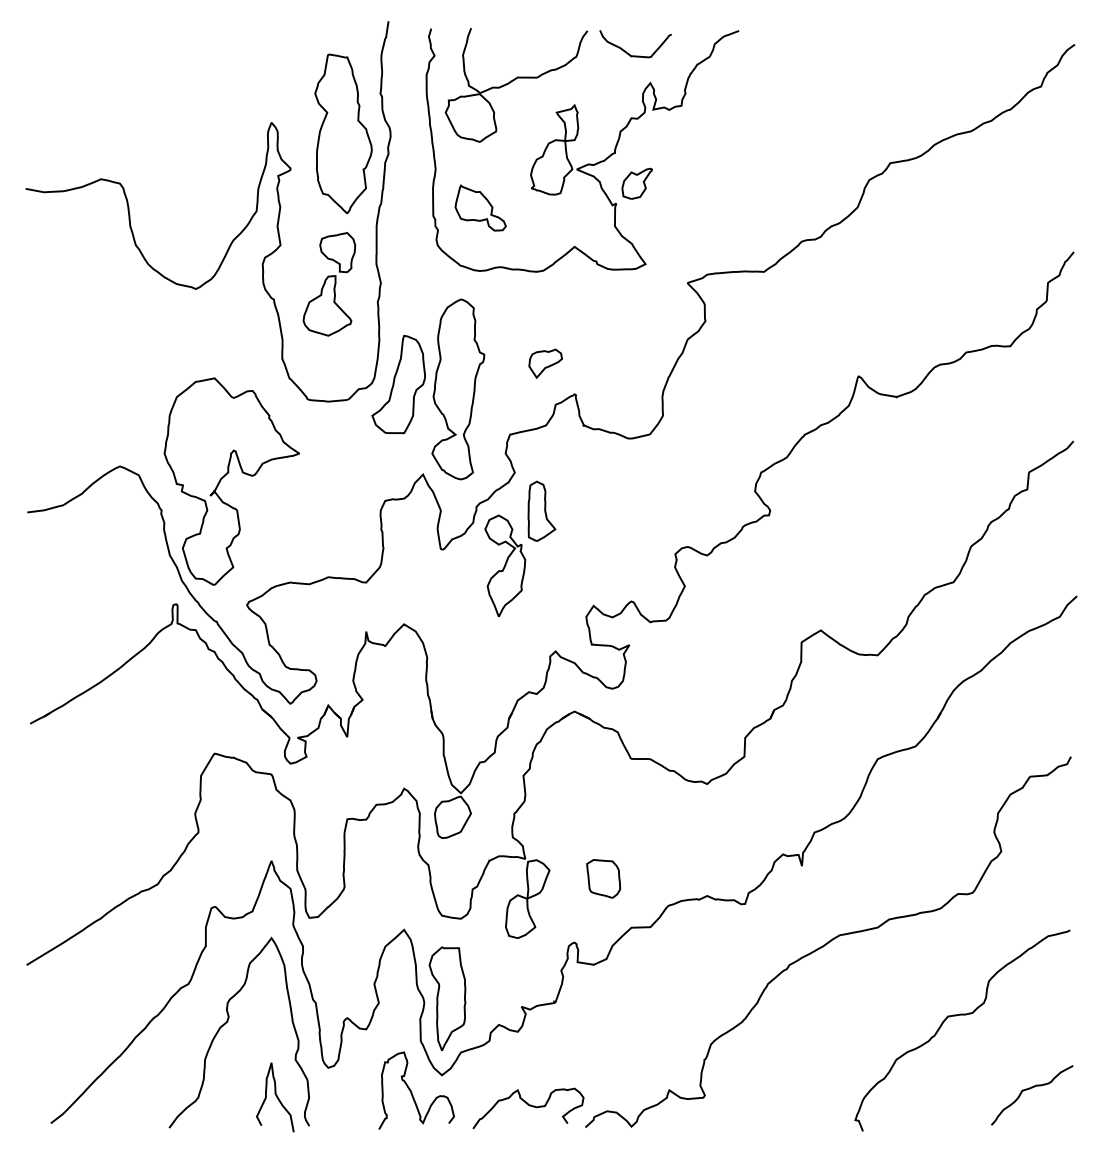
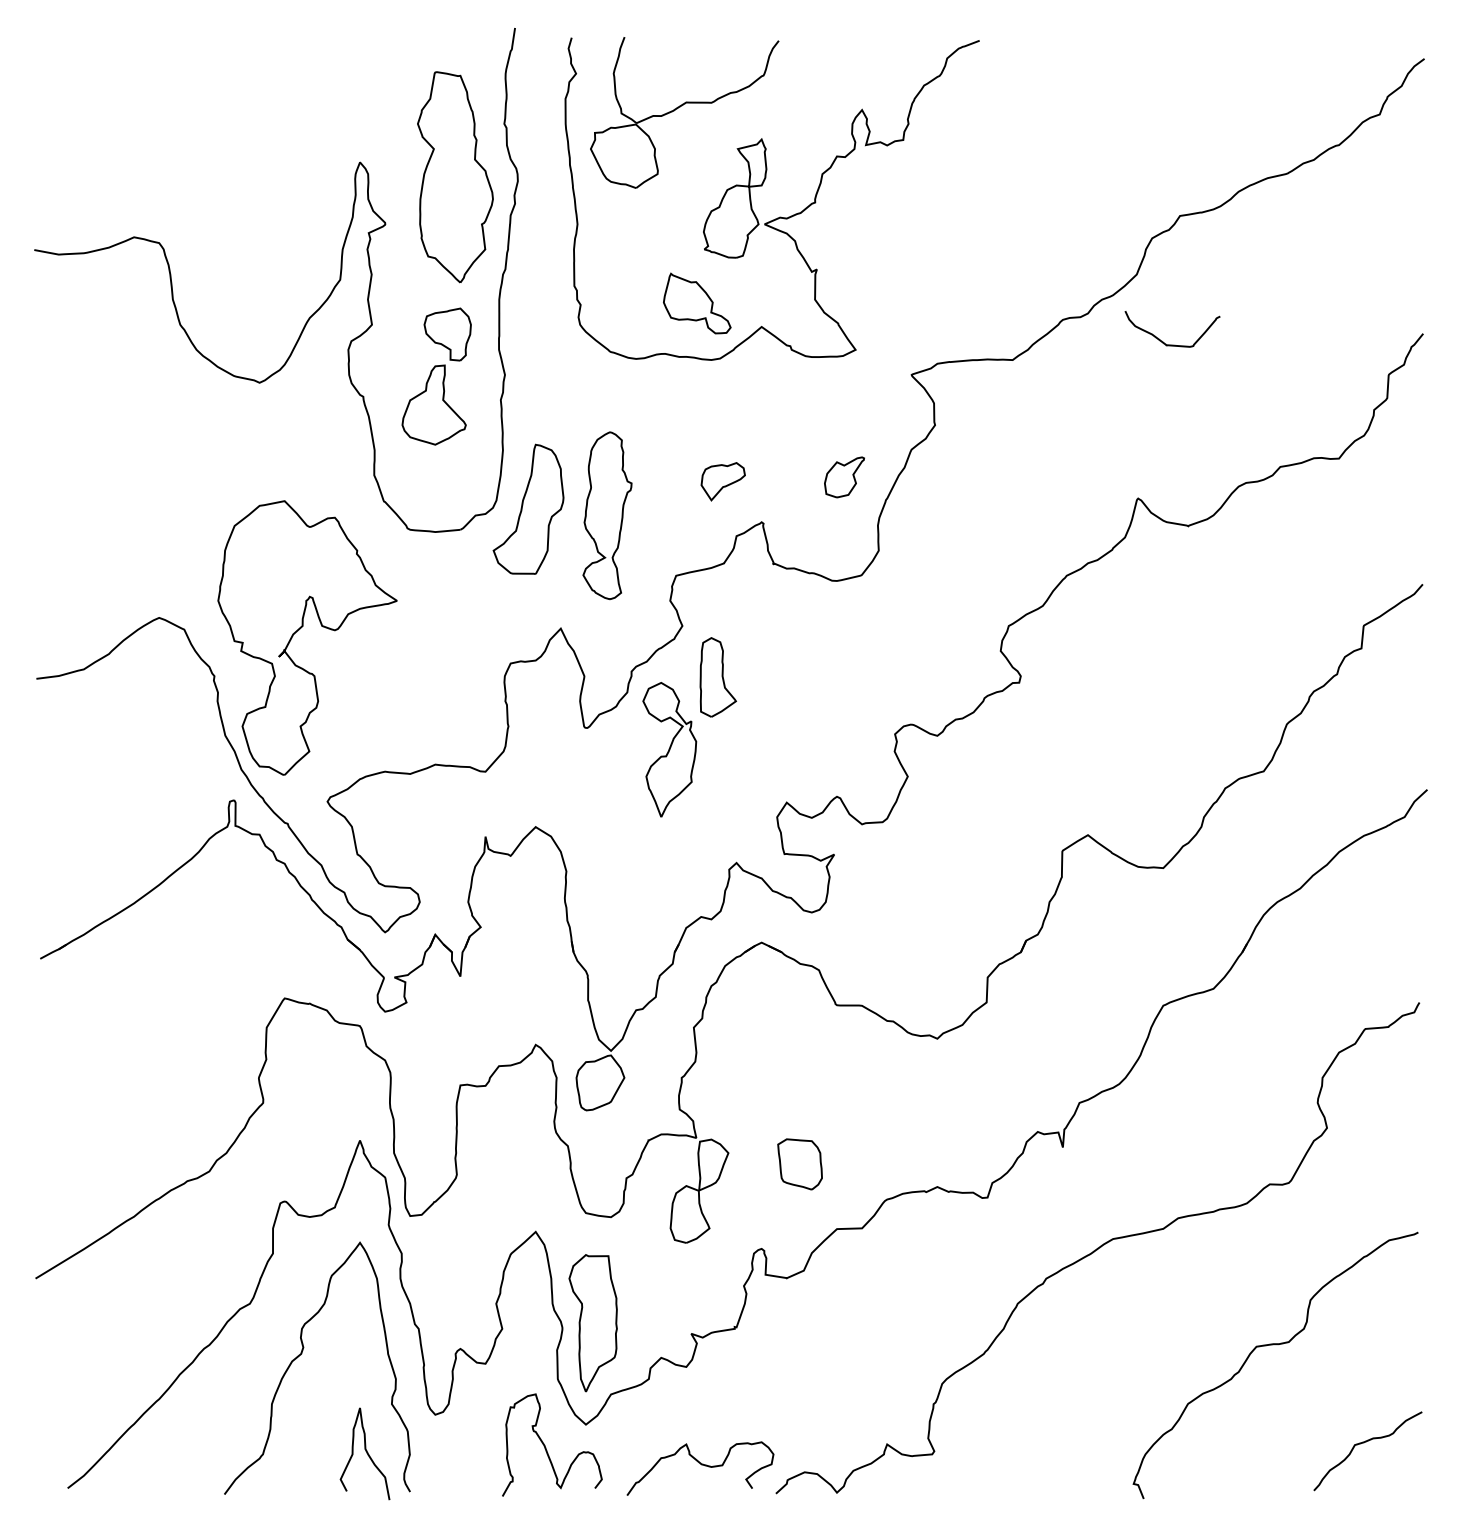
curve: (628, 53) -> (1163, 341), moved
part: (637, 183) -> (844, 477), moved
part: (480, 208) -> (697, 303), moved
part: (458, 389) -> (607, 515), size x0.7

